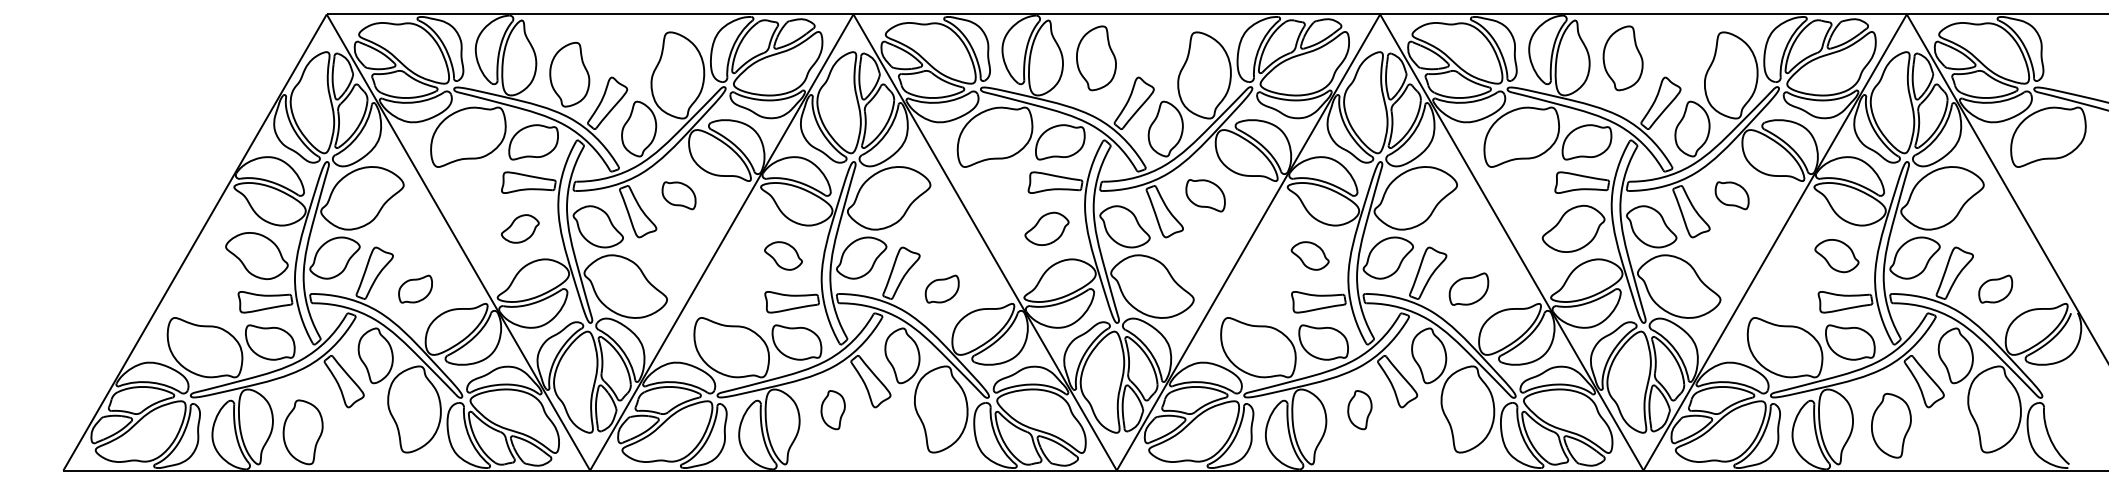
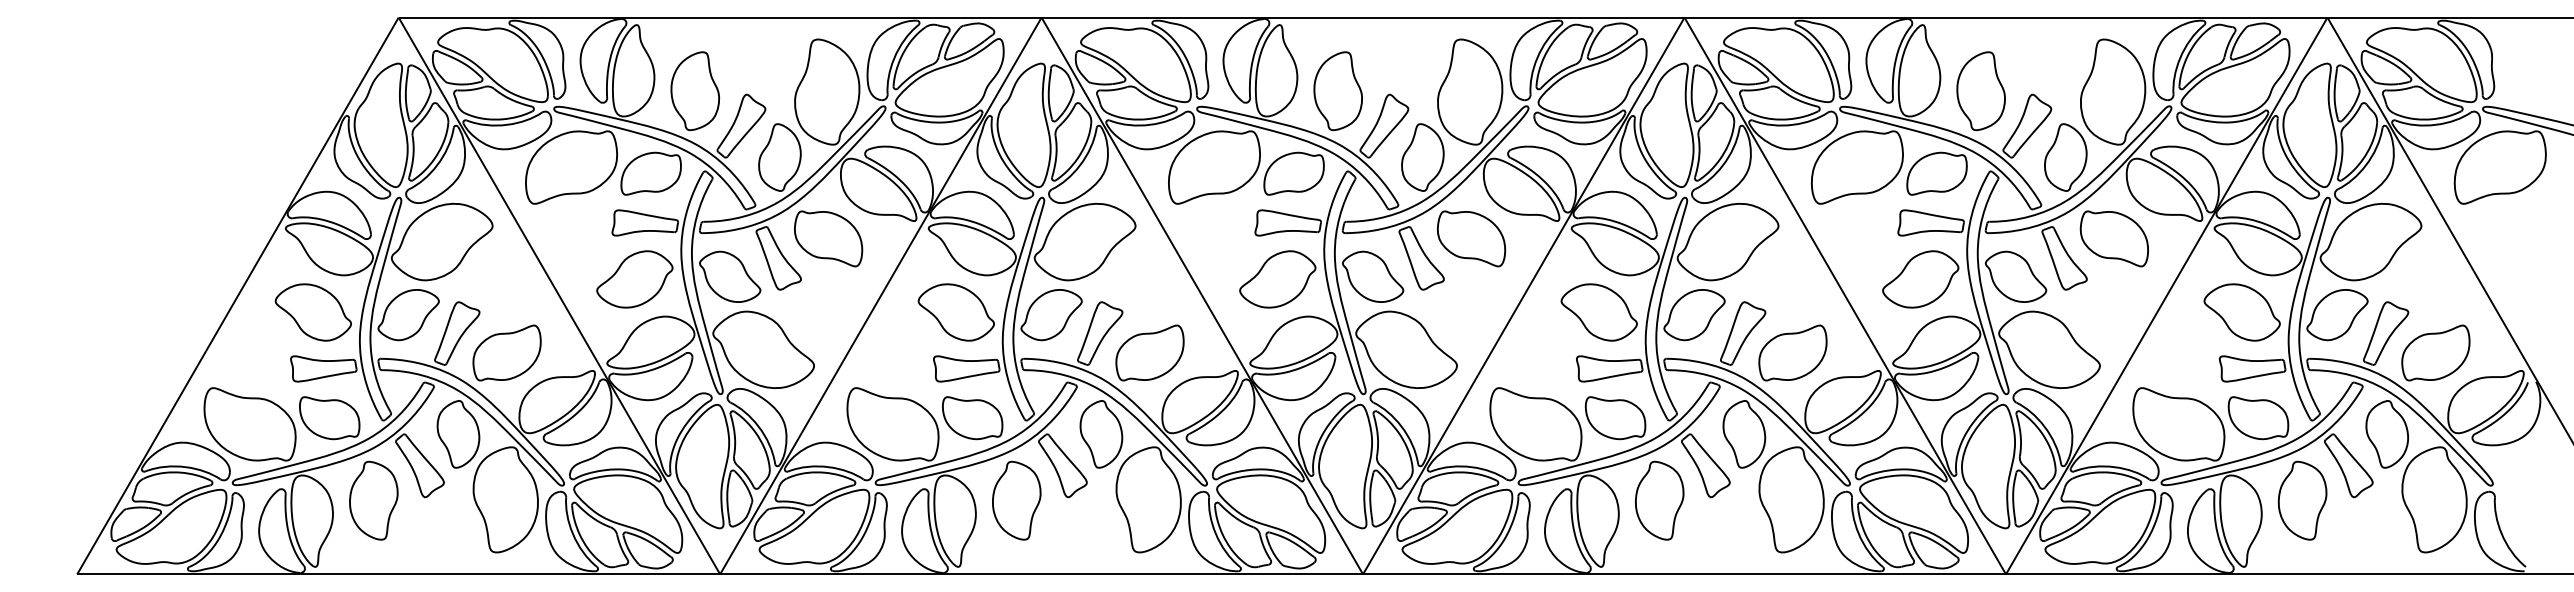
part: (1095, 58) -> (1337, 91), moved
part: (1622, 58) -> (1980, 91), moved
part: (678, 195) -> (828, 238), size x1.67
part: (1205, 195) -> (1471, 238), size x1.43
part: (1731, 195) -> (2113, 238), size x1.67
part: (519, 228) -> (634, 279), size x1.67
part: (1046, 228) -> (1277, 279), size x1.43
part: (782, 256) -> (955, 312), size x1.67
part: (1309, 256) -> (1598, 312), size x1.67
part: (1836, 256) -> (2241, 312), size x1.43
part: (415, 288) -> (506, 352), size x1.67
part: (941, 288) -> (1149, 352), size x1.67
part: (1468, 288) -> (1792, 352), size x1.43
part: (1995, 288) -> (2435, 352), size x1.67
part: (832, 410) -> (1016, 500), size x1.67
part: (1359, 410) -> (1659, 500), size x1.67
part: (1891, 425) -> (2302, 500), moved
part: (302, 432) -> (373, 500), moved

